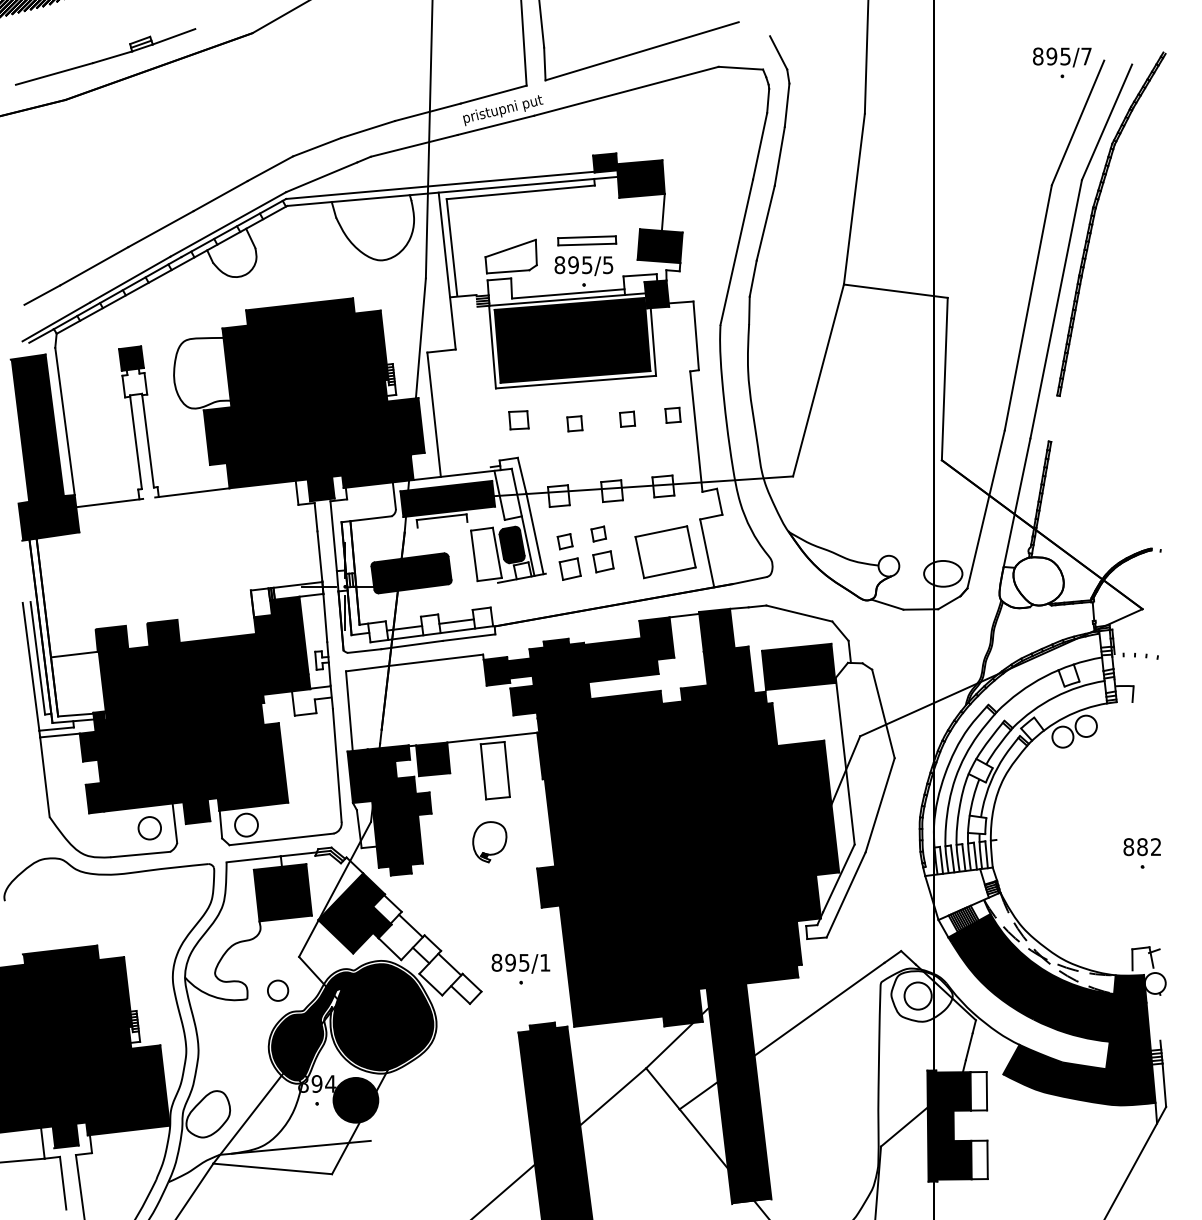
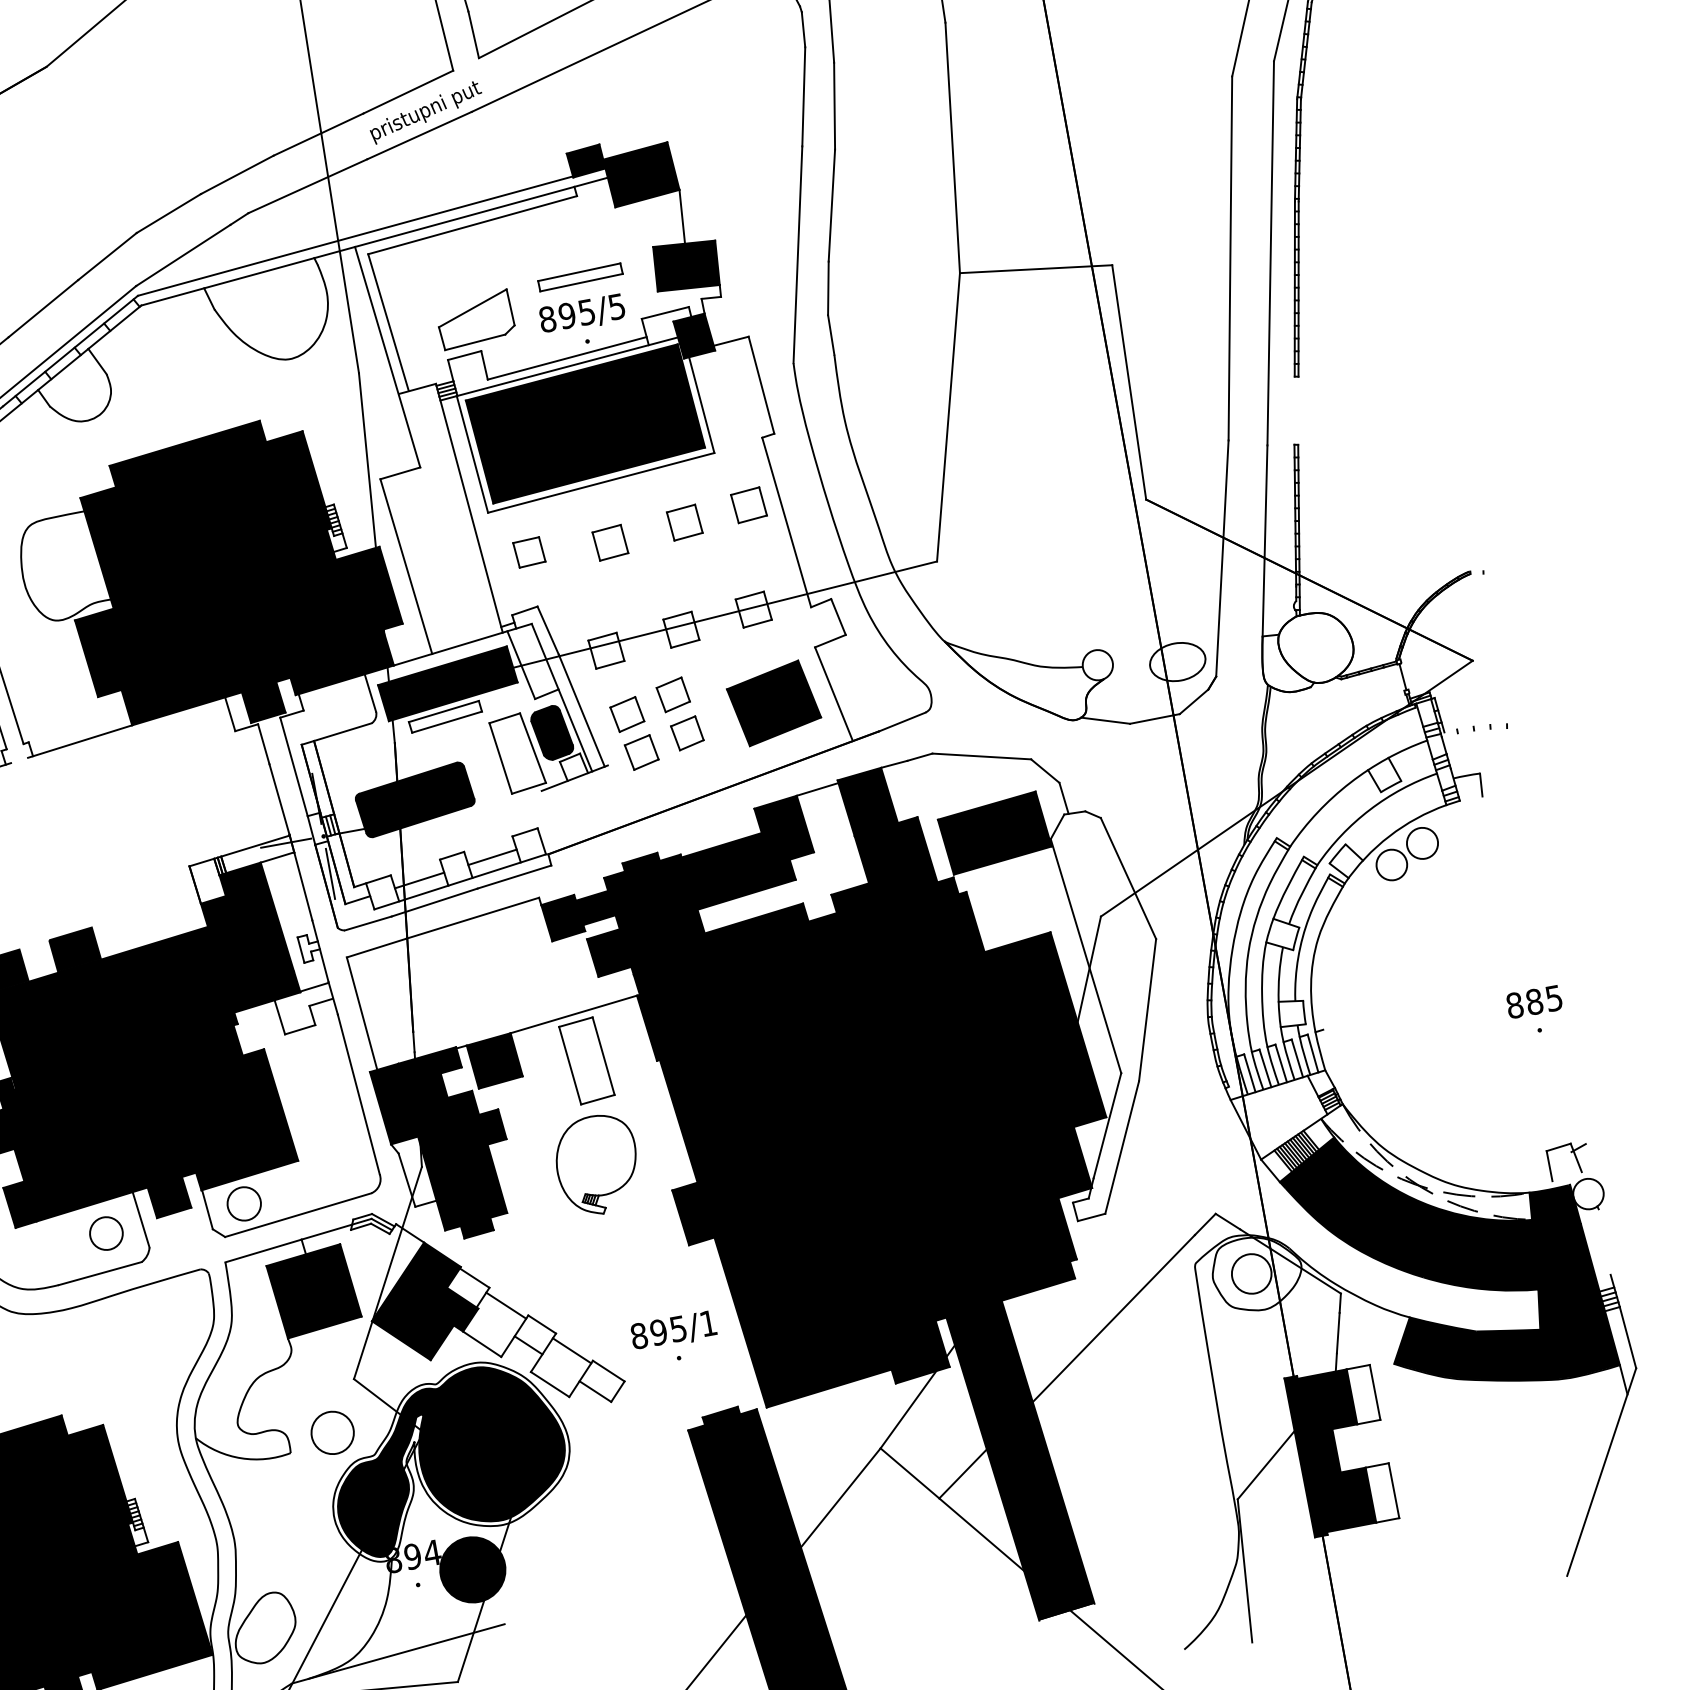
line: (483, 383) -> (468, 508), added
part: (672, 415) -> (748, 505), size x1.43
part: (627, 419) -> (684, 523), size x1.43
part: (574, 423) -> (609, 542), size x1.43
line: (442, 524) -> (446, 721), added
part: (598, 533) -> (672, 694), size x1.43
part: (564, 541) -> (626, 714), size x1.43
fill: (665, 552) -> (773, 703), added
part: (489, 841) -> (596, 1164), size x1.67
text: (1156, 847) -> (1554, 998), 882 -> 885
circle: (277, 990) -> (331, 1432), size x1.43

